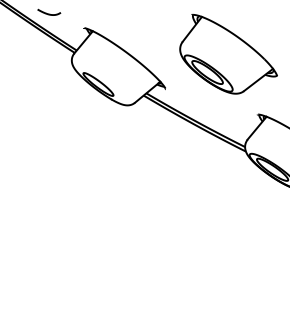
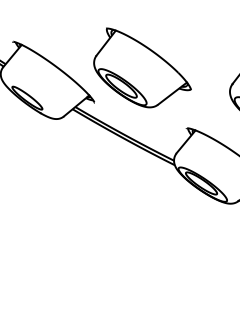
part: (228, 54) -> (142, 68), moved

